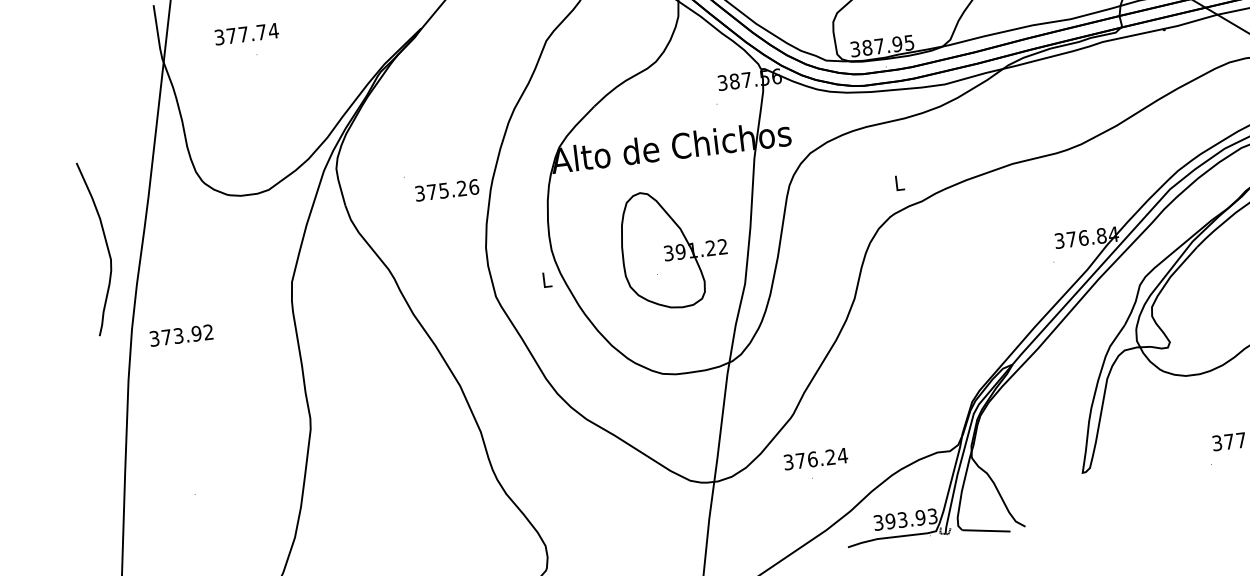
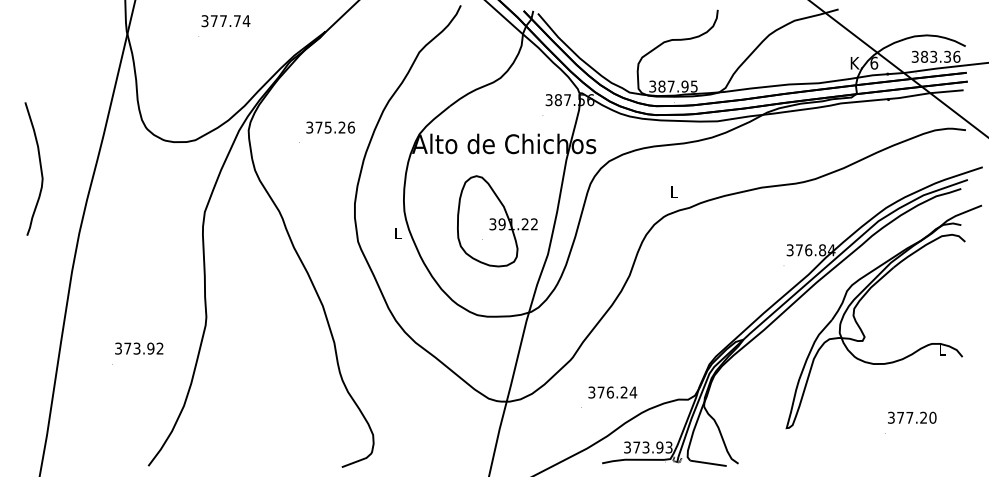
text: (246, 34) -> (225, 21), moved
text: (446, 190) -> (330, 127), moved
curve: (104, 242) -> (39, 165), moved
text: (181, 335) -> (139, 348), moved
text: (815, 459) -> (612, 392), moved
text: (890, 521) -> (636, 447), 393.93 -> 373.93

